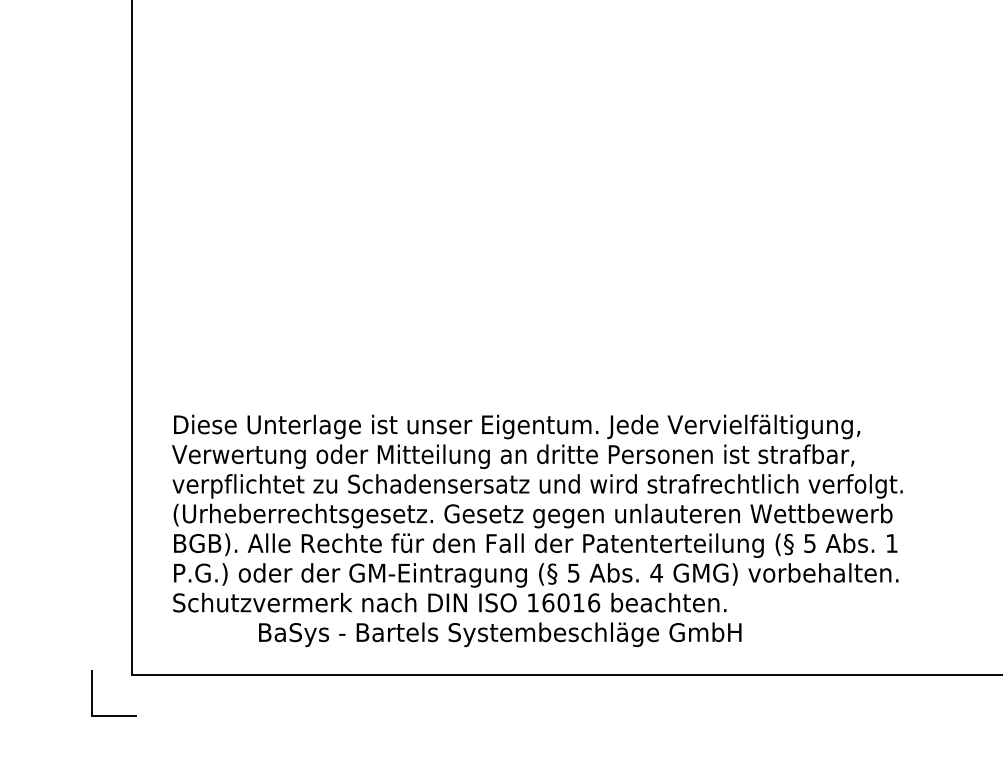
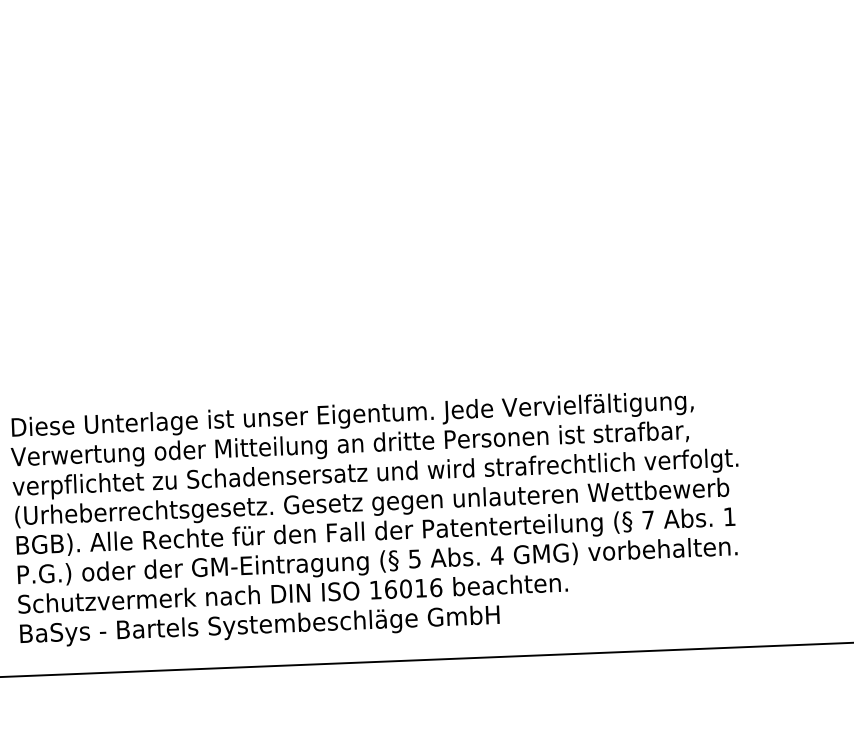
text: (809, 543) -> (647, 520), 5 -> 7
text: (500, 634) -> (260, 626), moved

